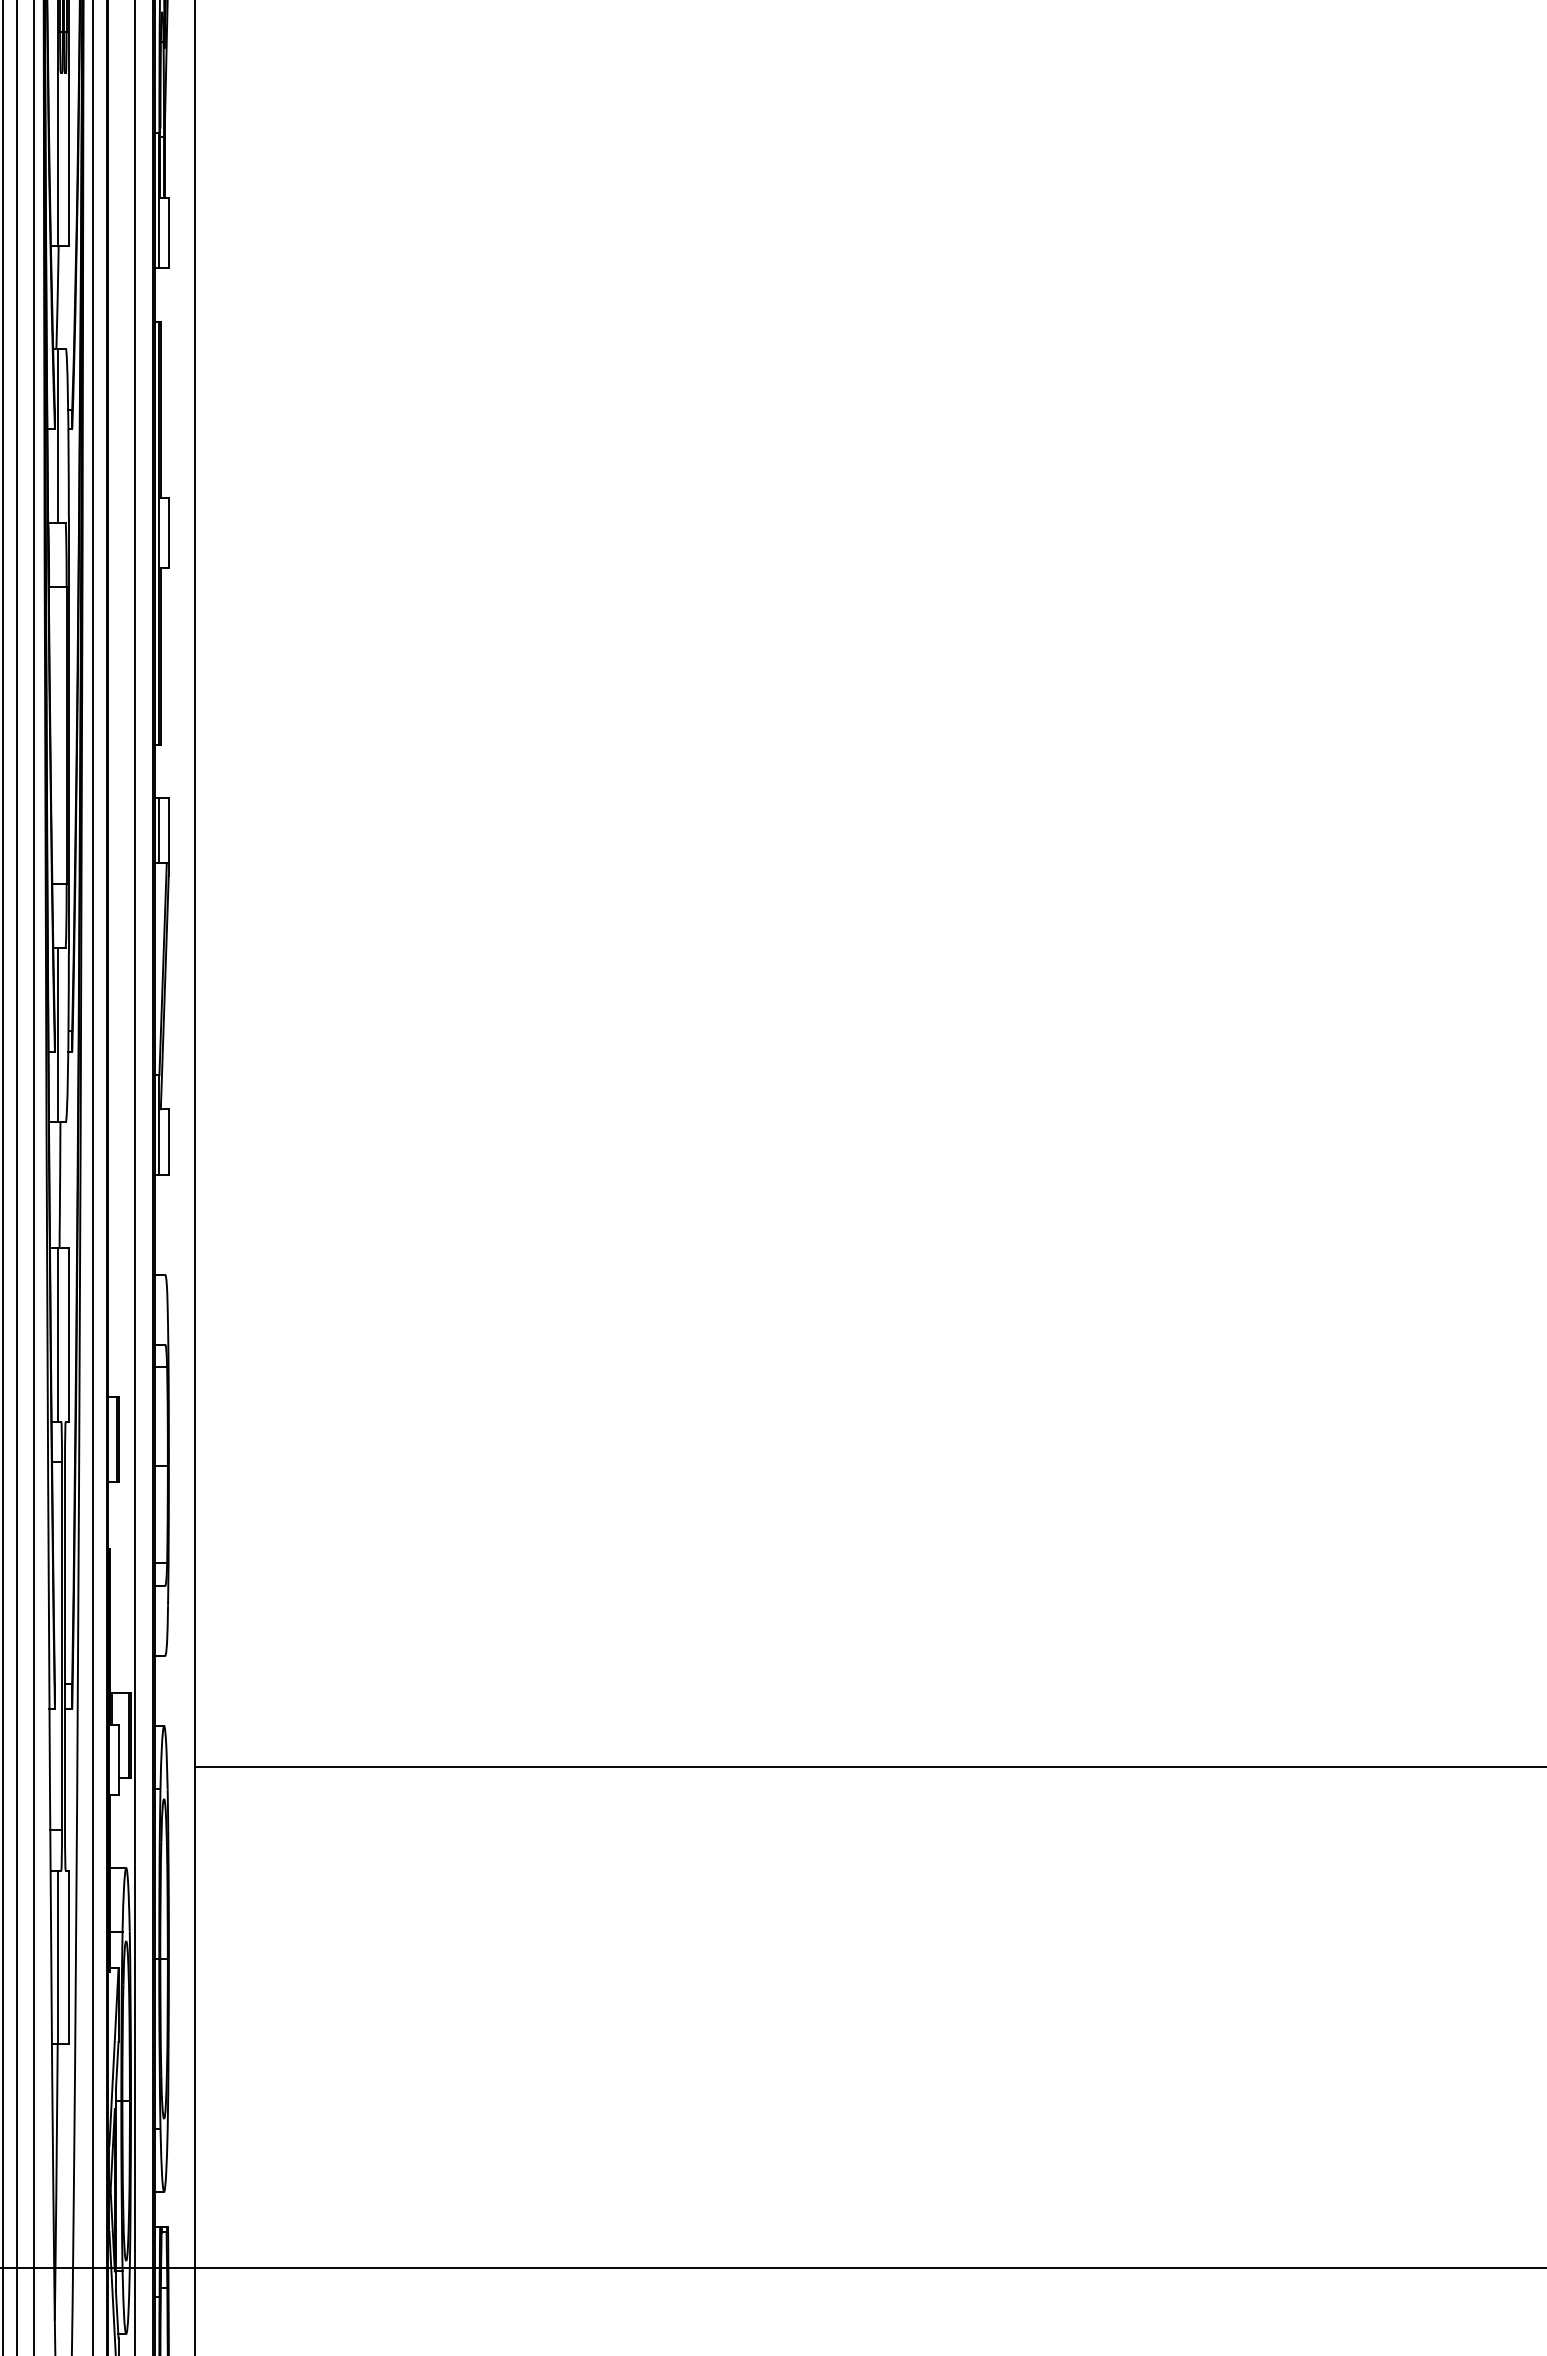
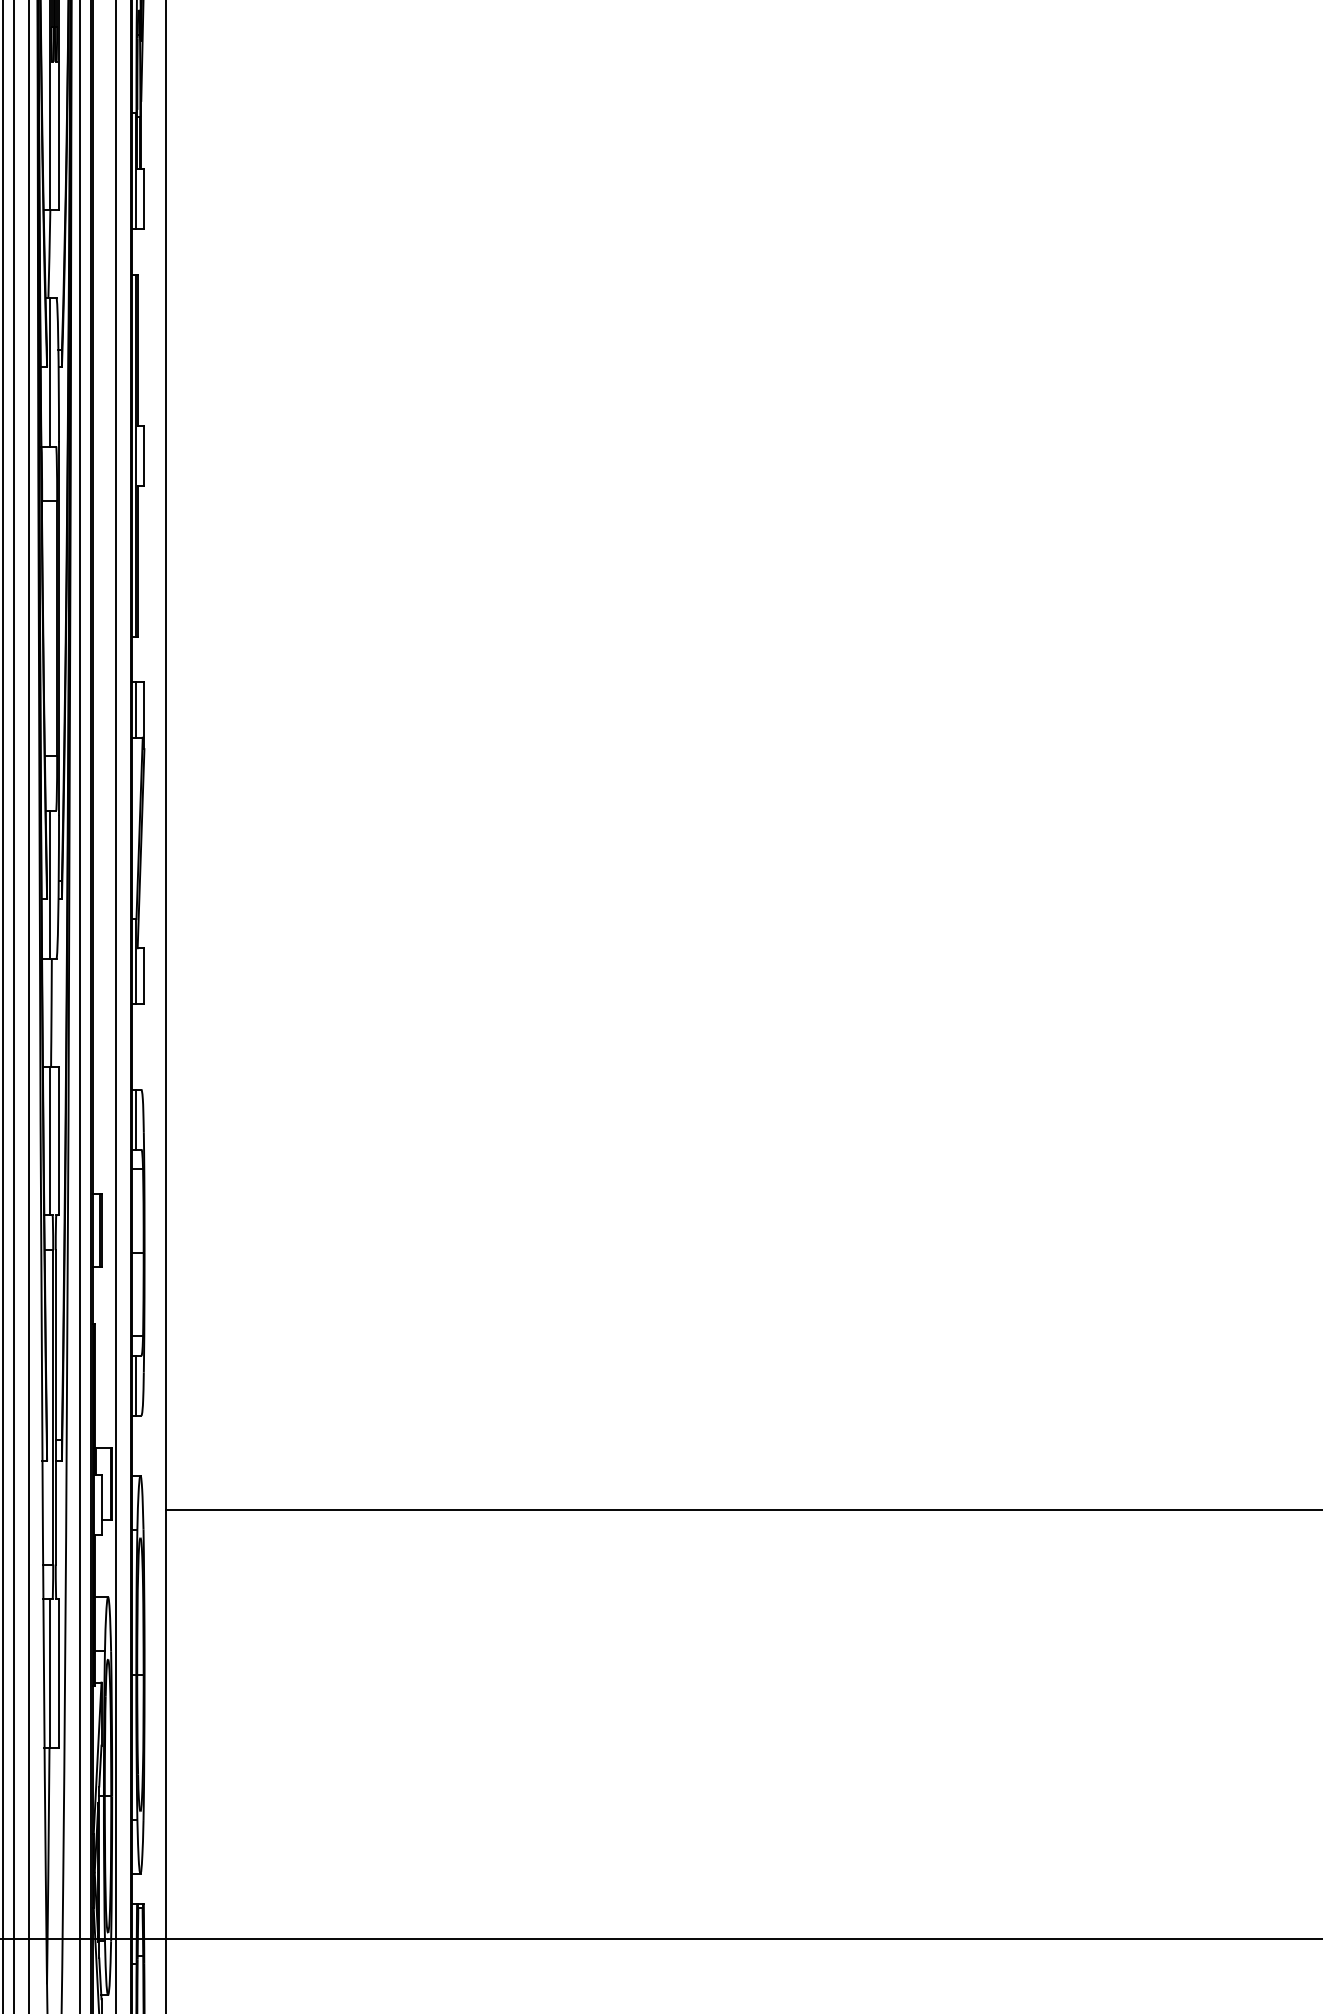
line: (159, 1309) -> (136, 1119), added
line: (159, 1620) -> (136, 1385), added

